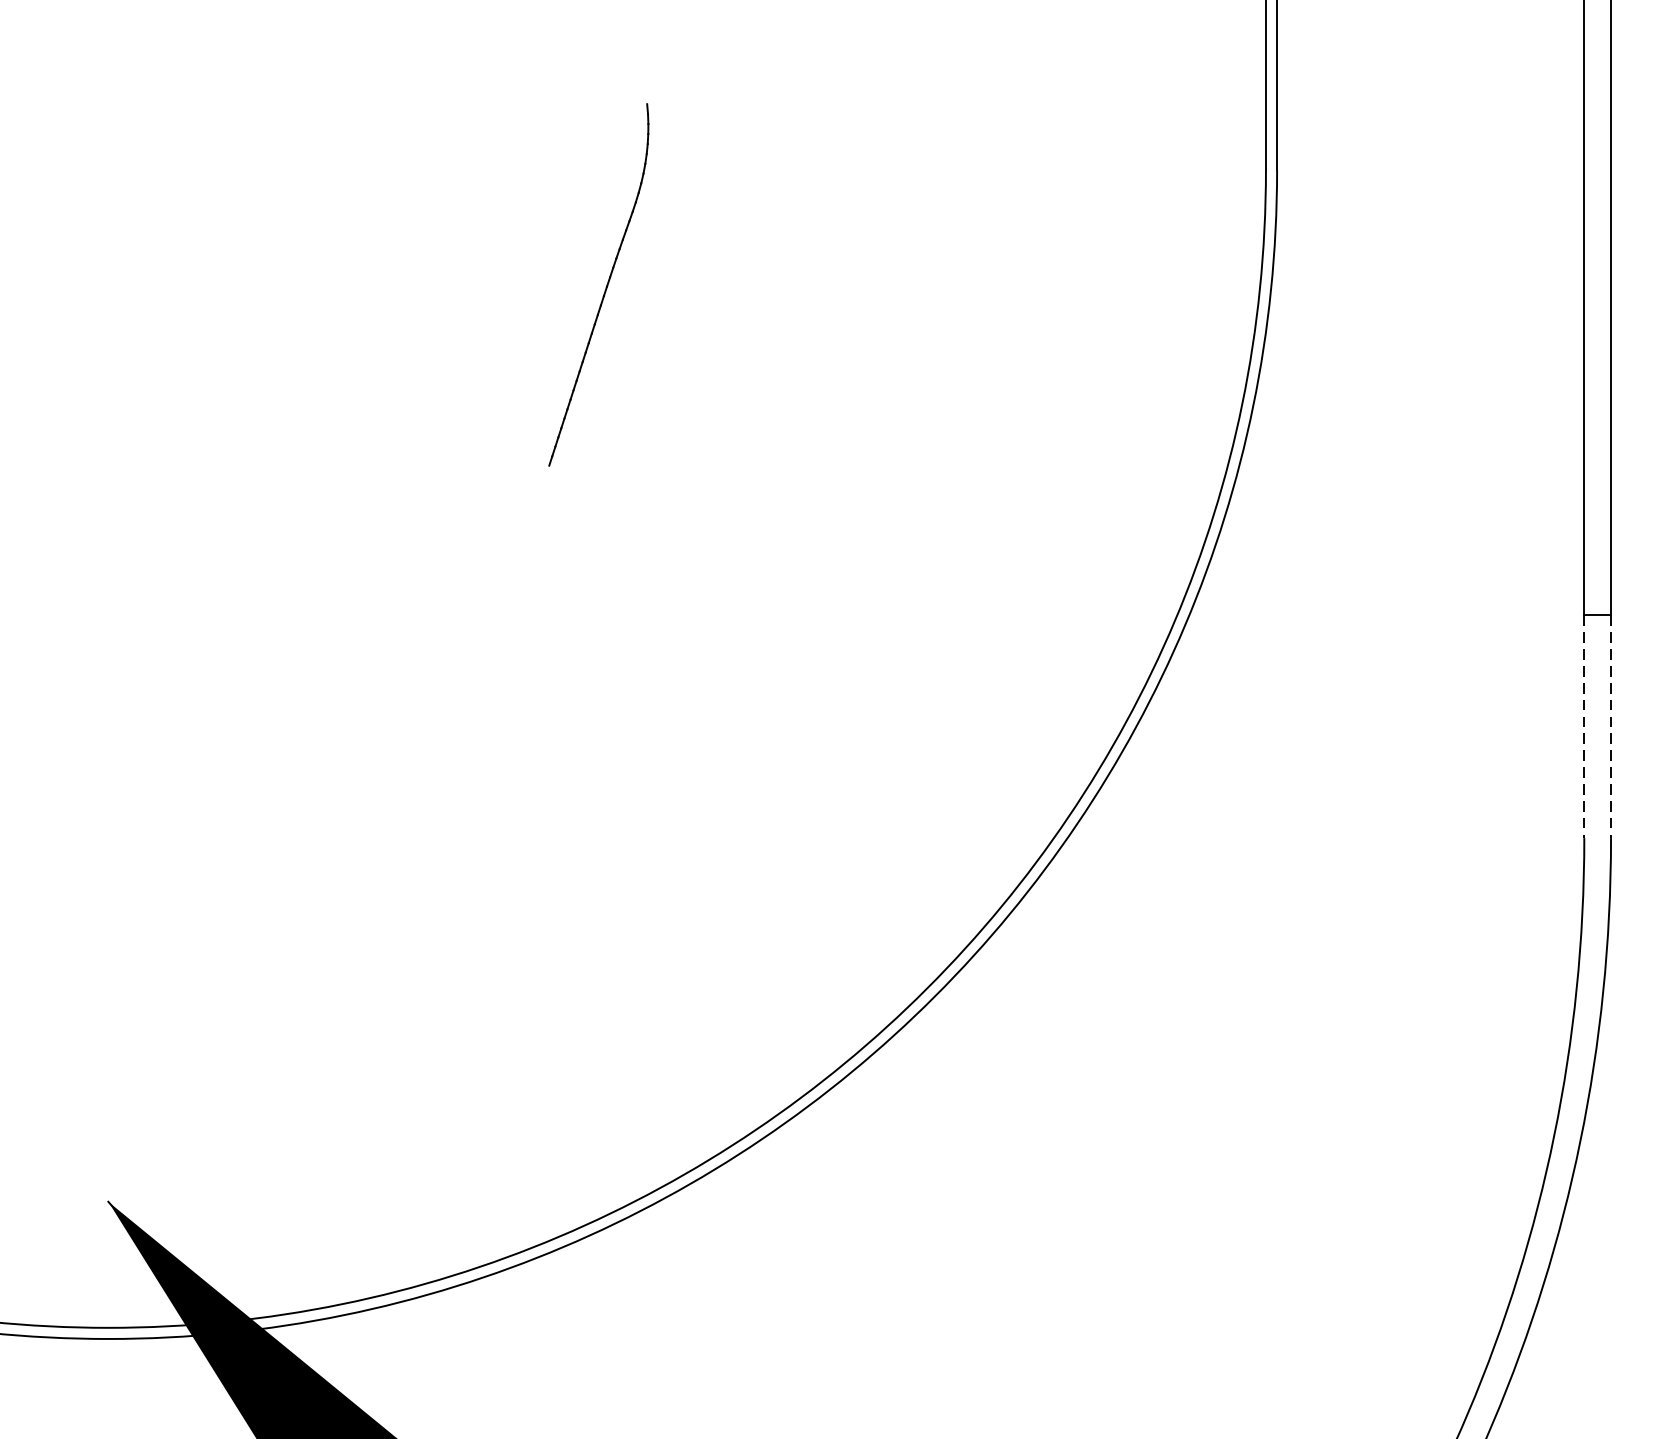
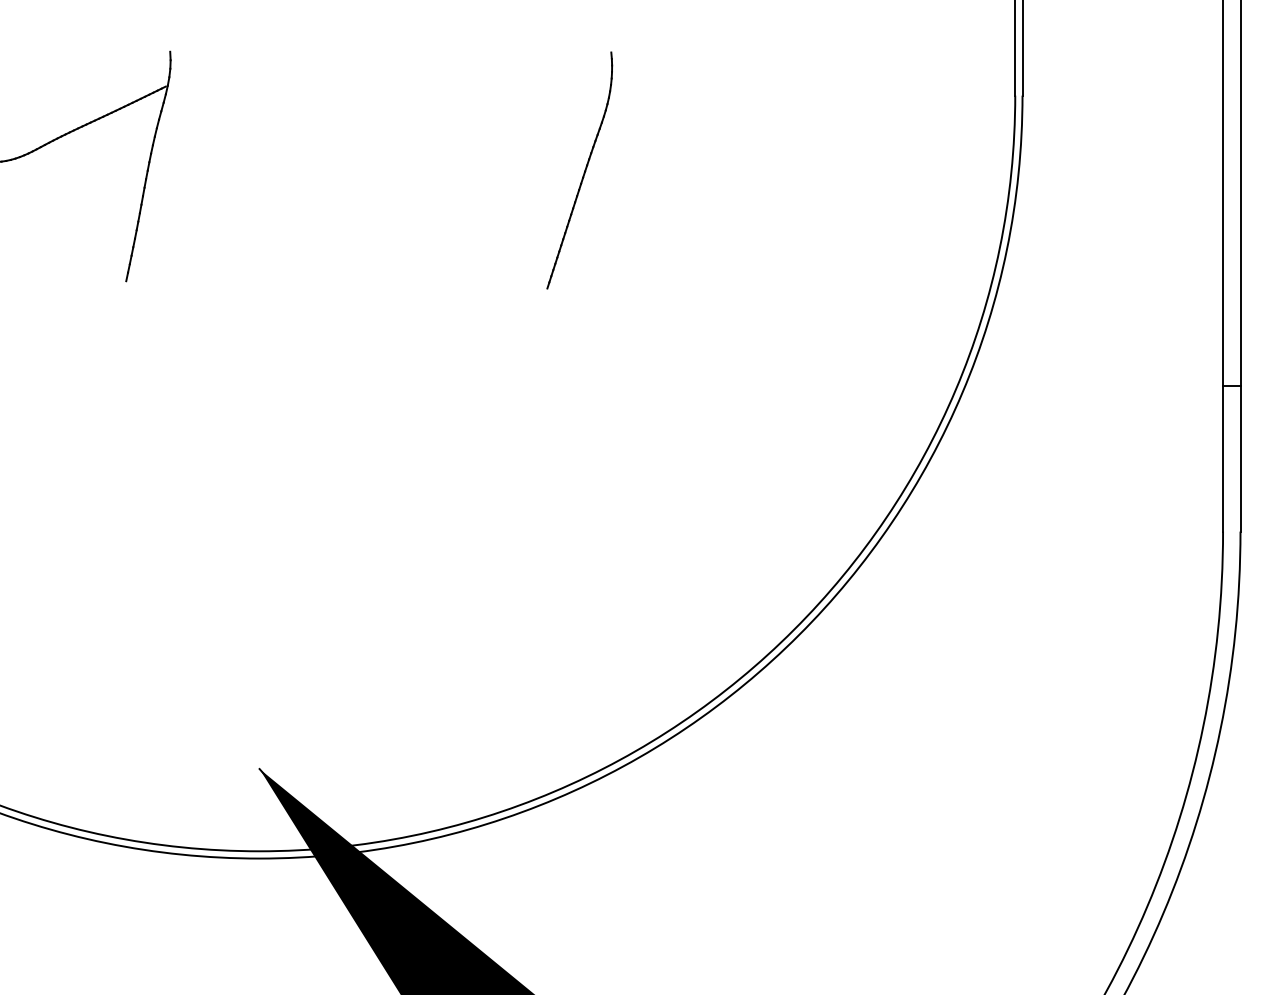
line: (1584, 726) -> (1223, 458), dashed -> solid
line: (1611, 726) -> (1240, 458), dashed -> solid

